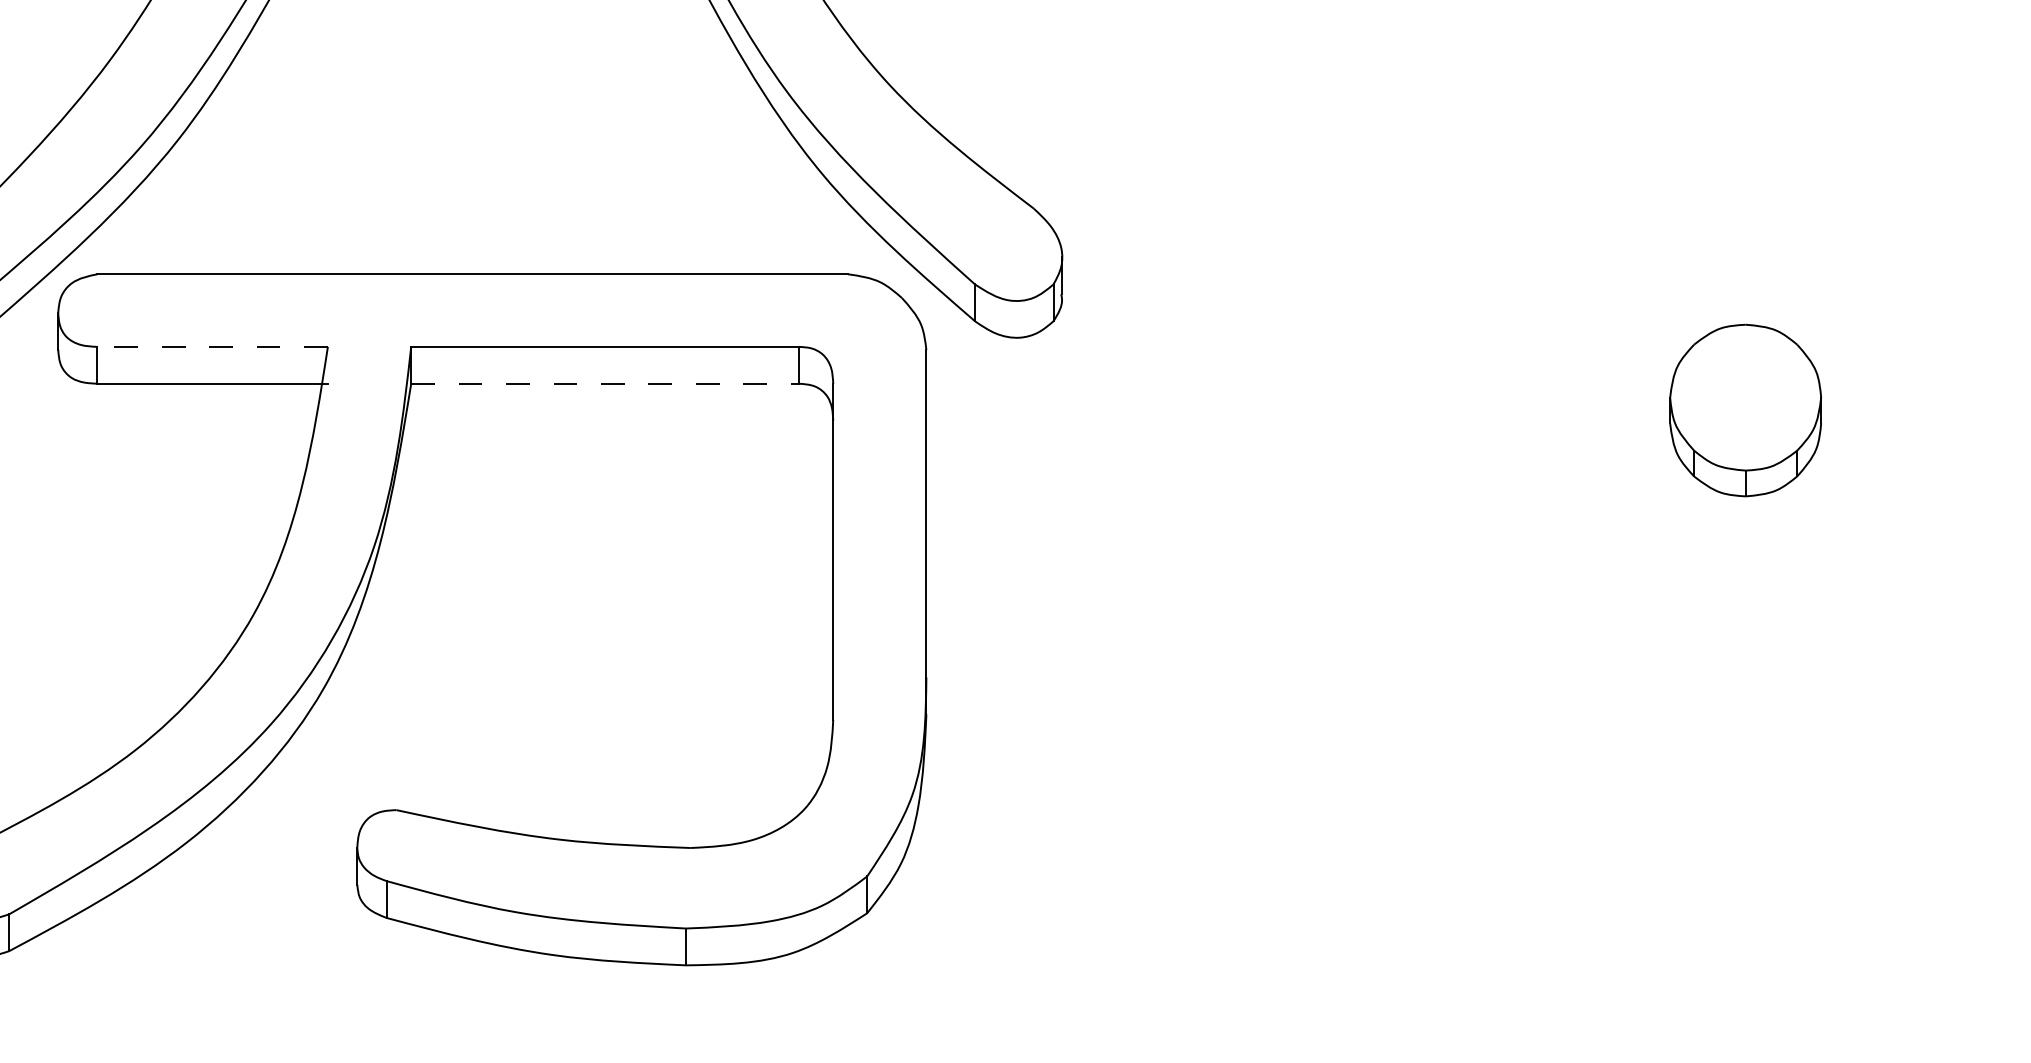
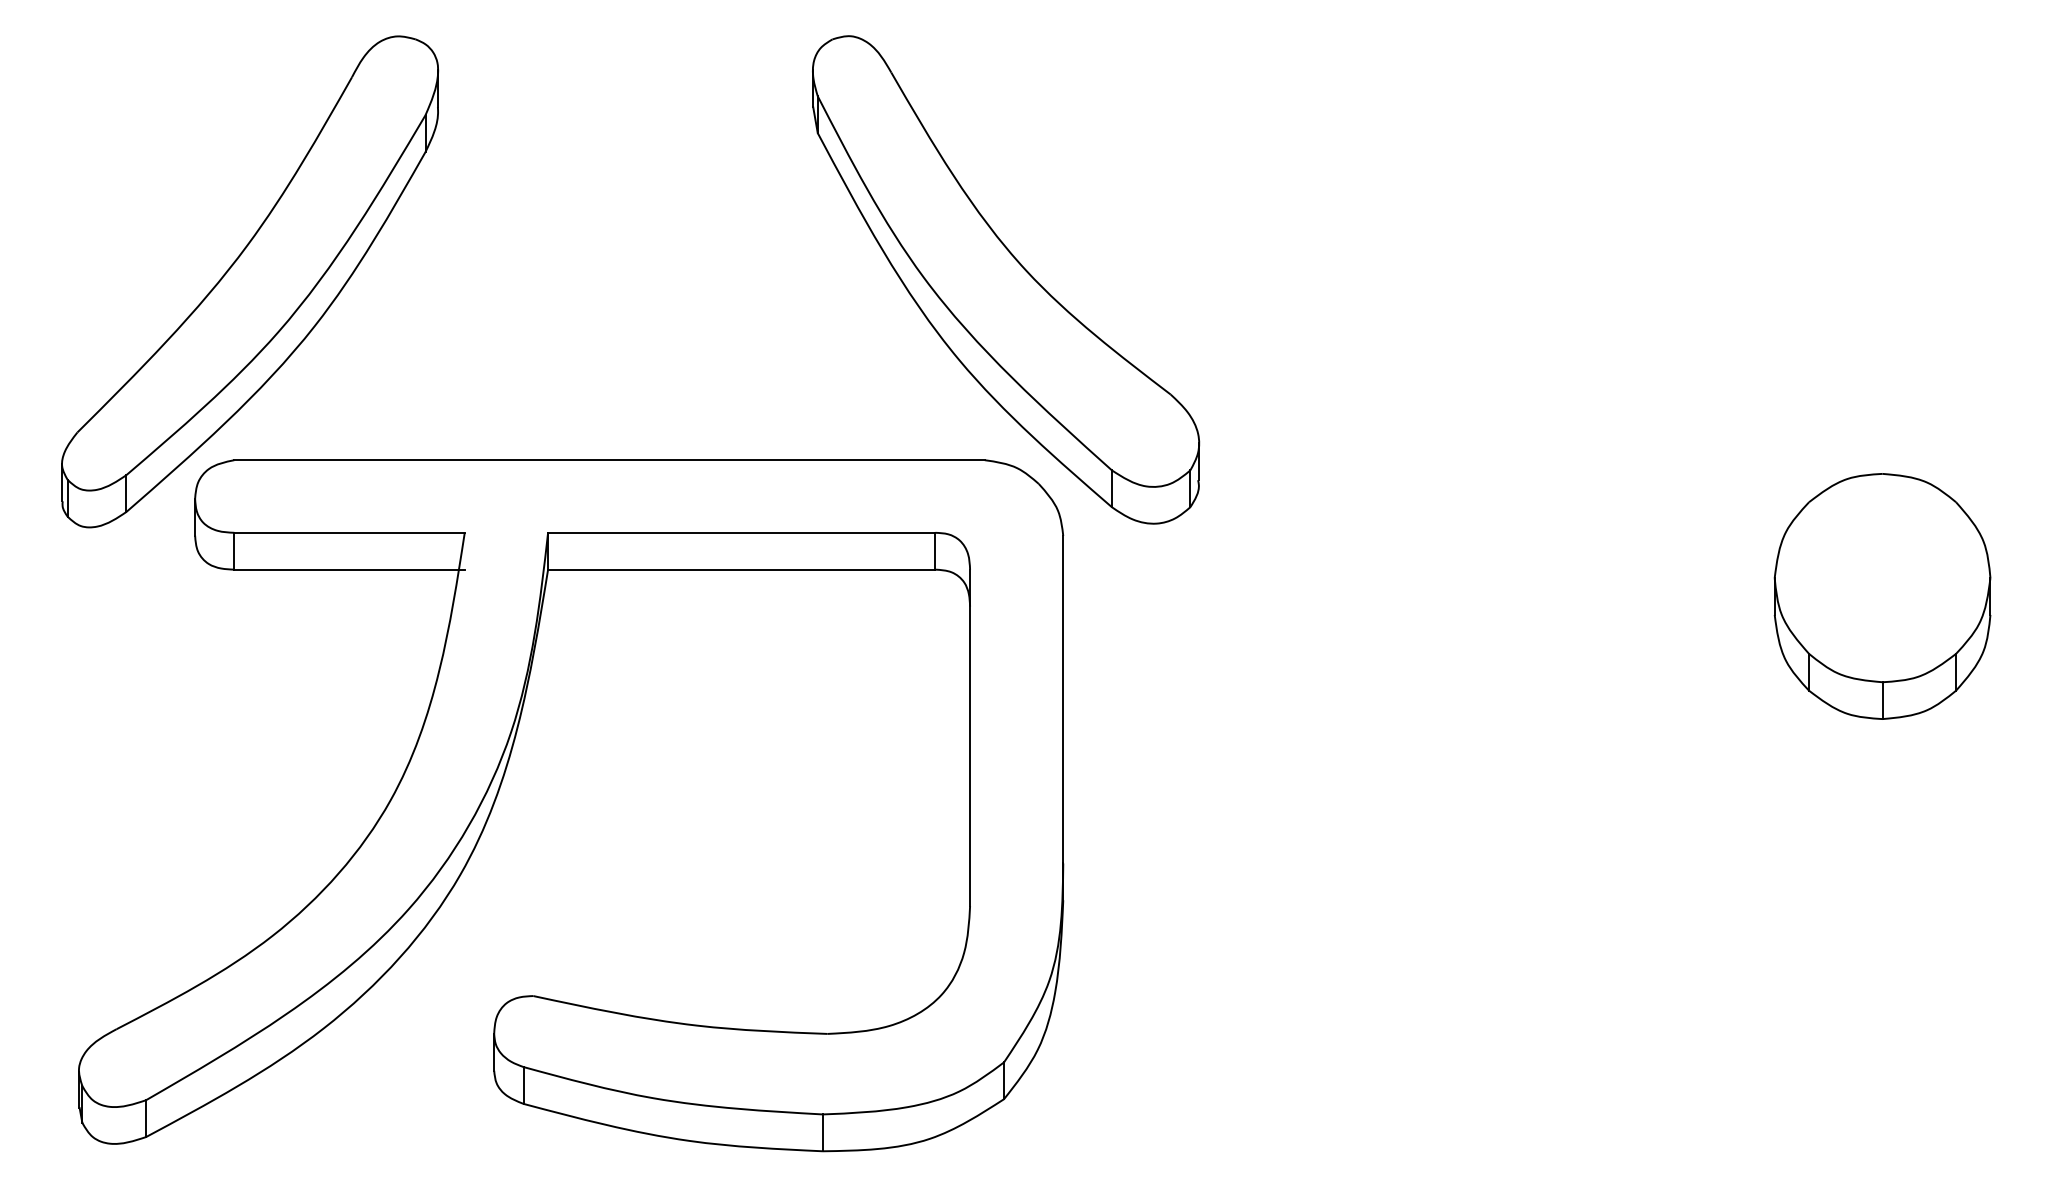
line: (212, 346) -> (349, 532), dashed -> solid
line: (604, 383) -> (741, 569), dashed -> solid
part: (1745, 410) -> (1882, 596), size x1.43

